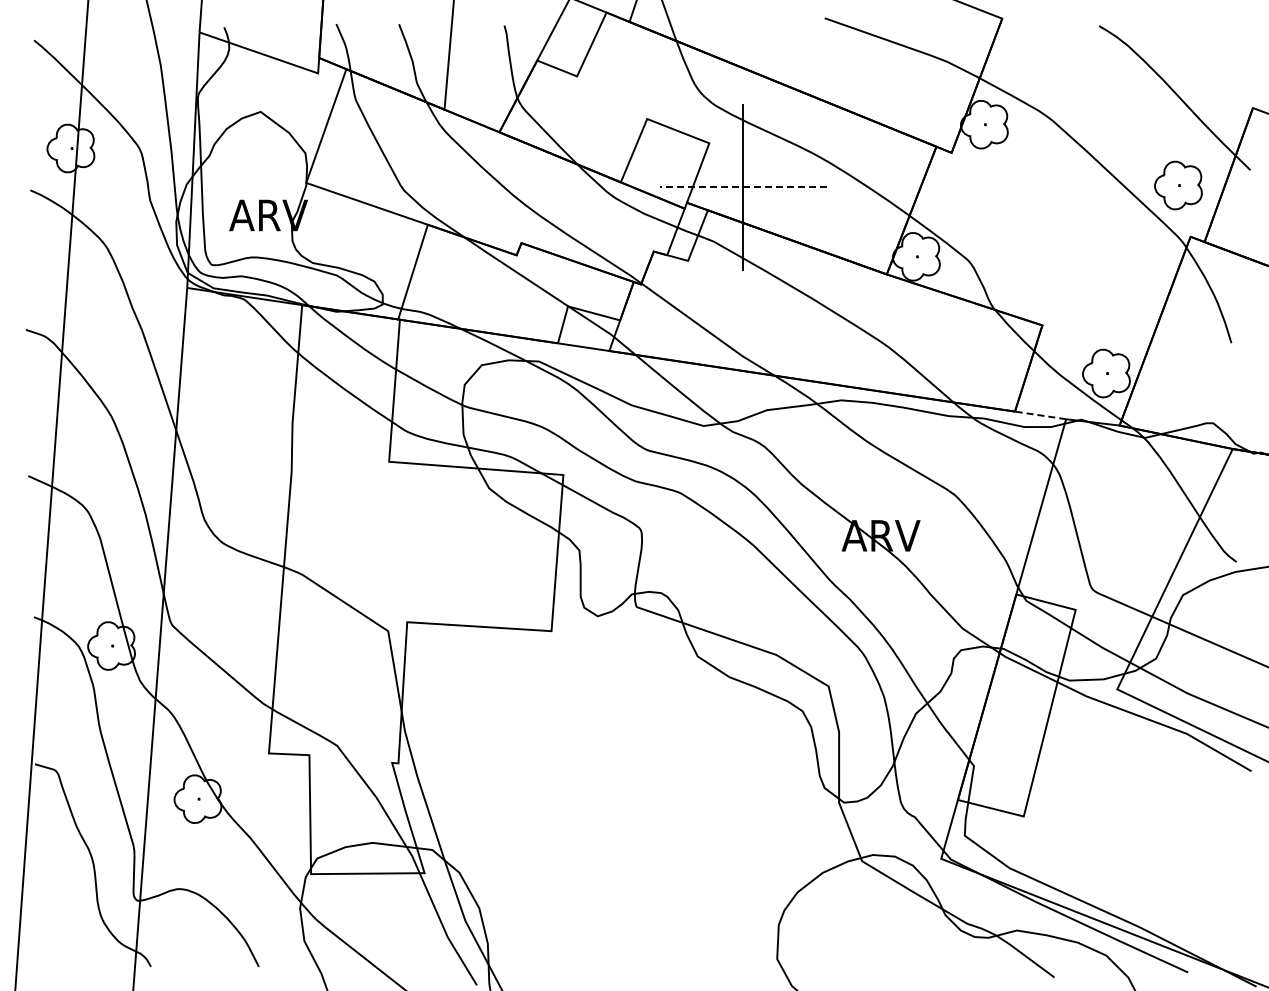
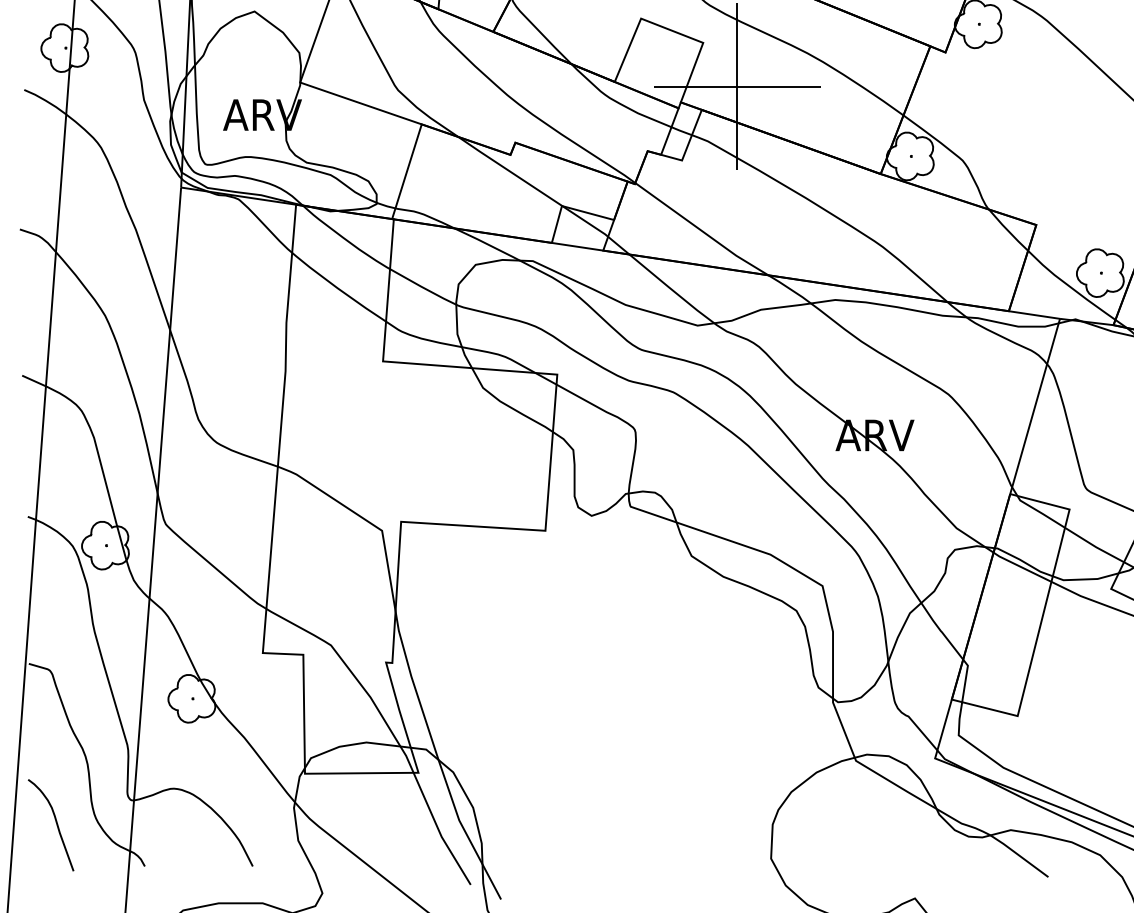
line: (743, 187) -> (737, 87), dashed -> solid
line: (1040, 415) -> (1034, 315), dashed -> solid
curve: (61, 922) -> (55, 822), added

